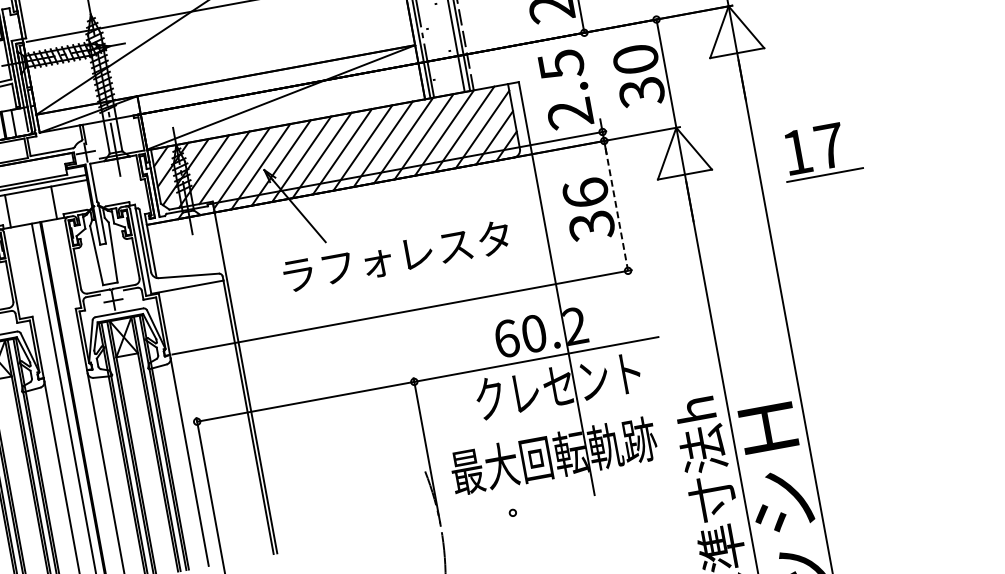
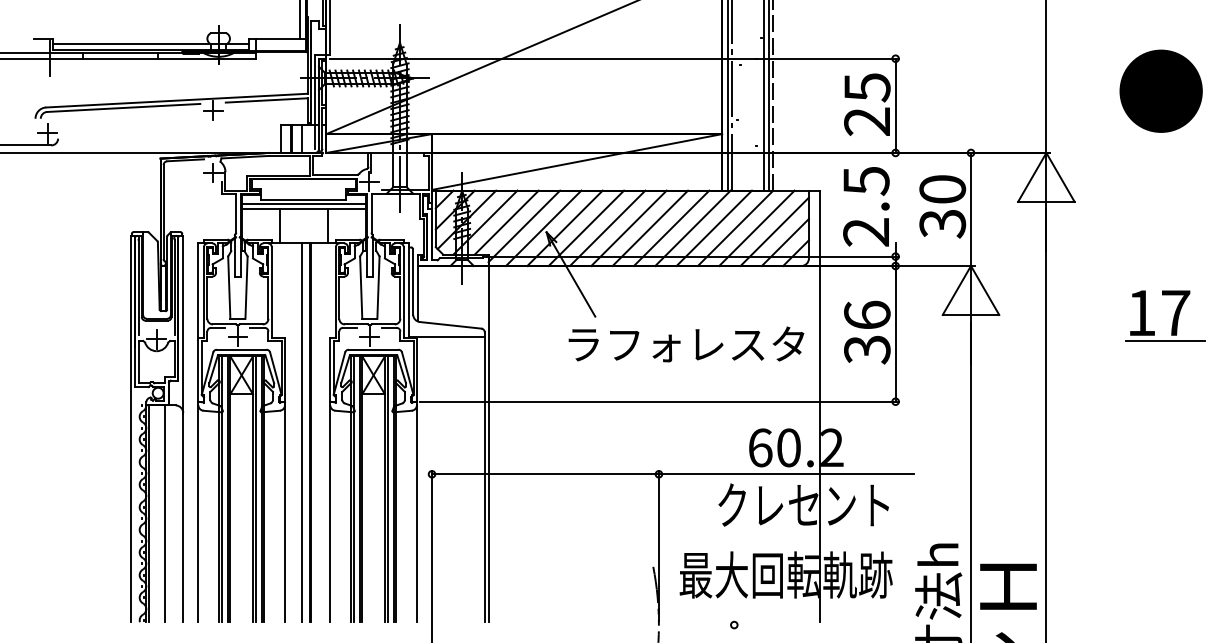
part: (828, 149) -> (1173, 316), moved
line: (615, 205) -> (895, 333), dashed -> solid
text: (396, 256) -> (686, 344), moved

